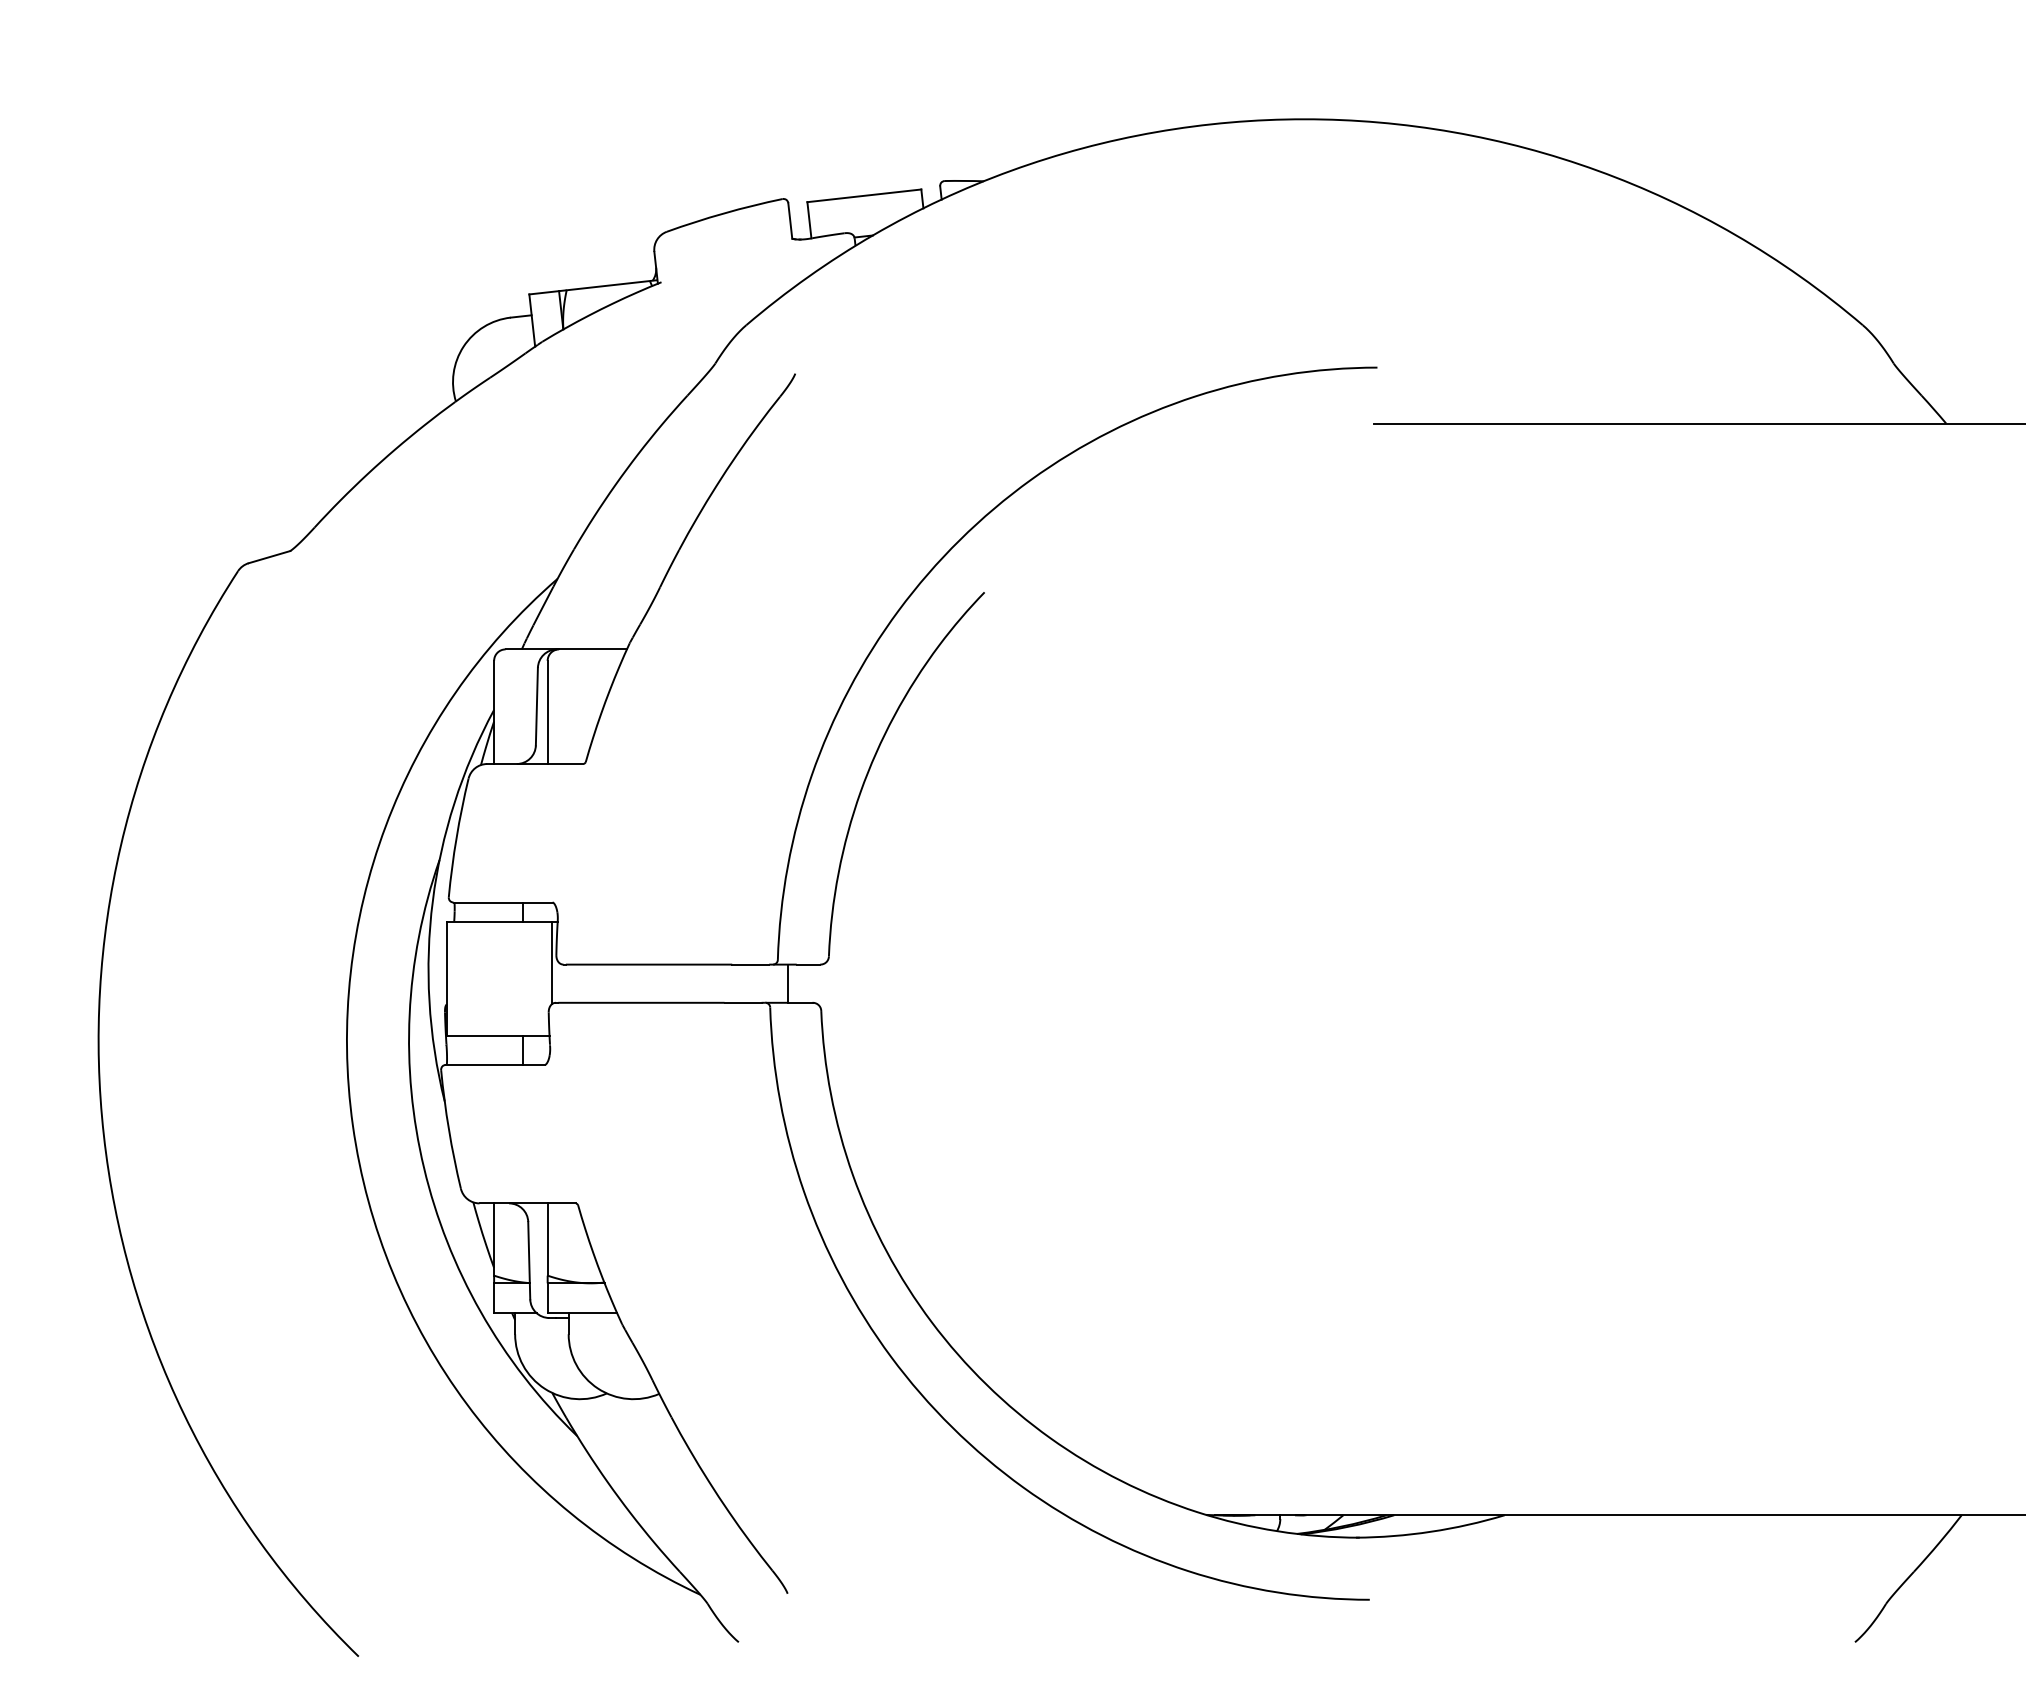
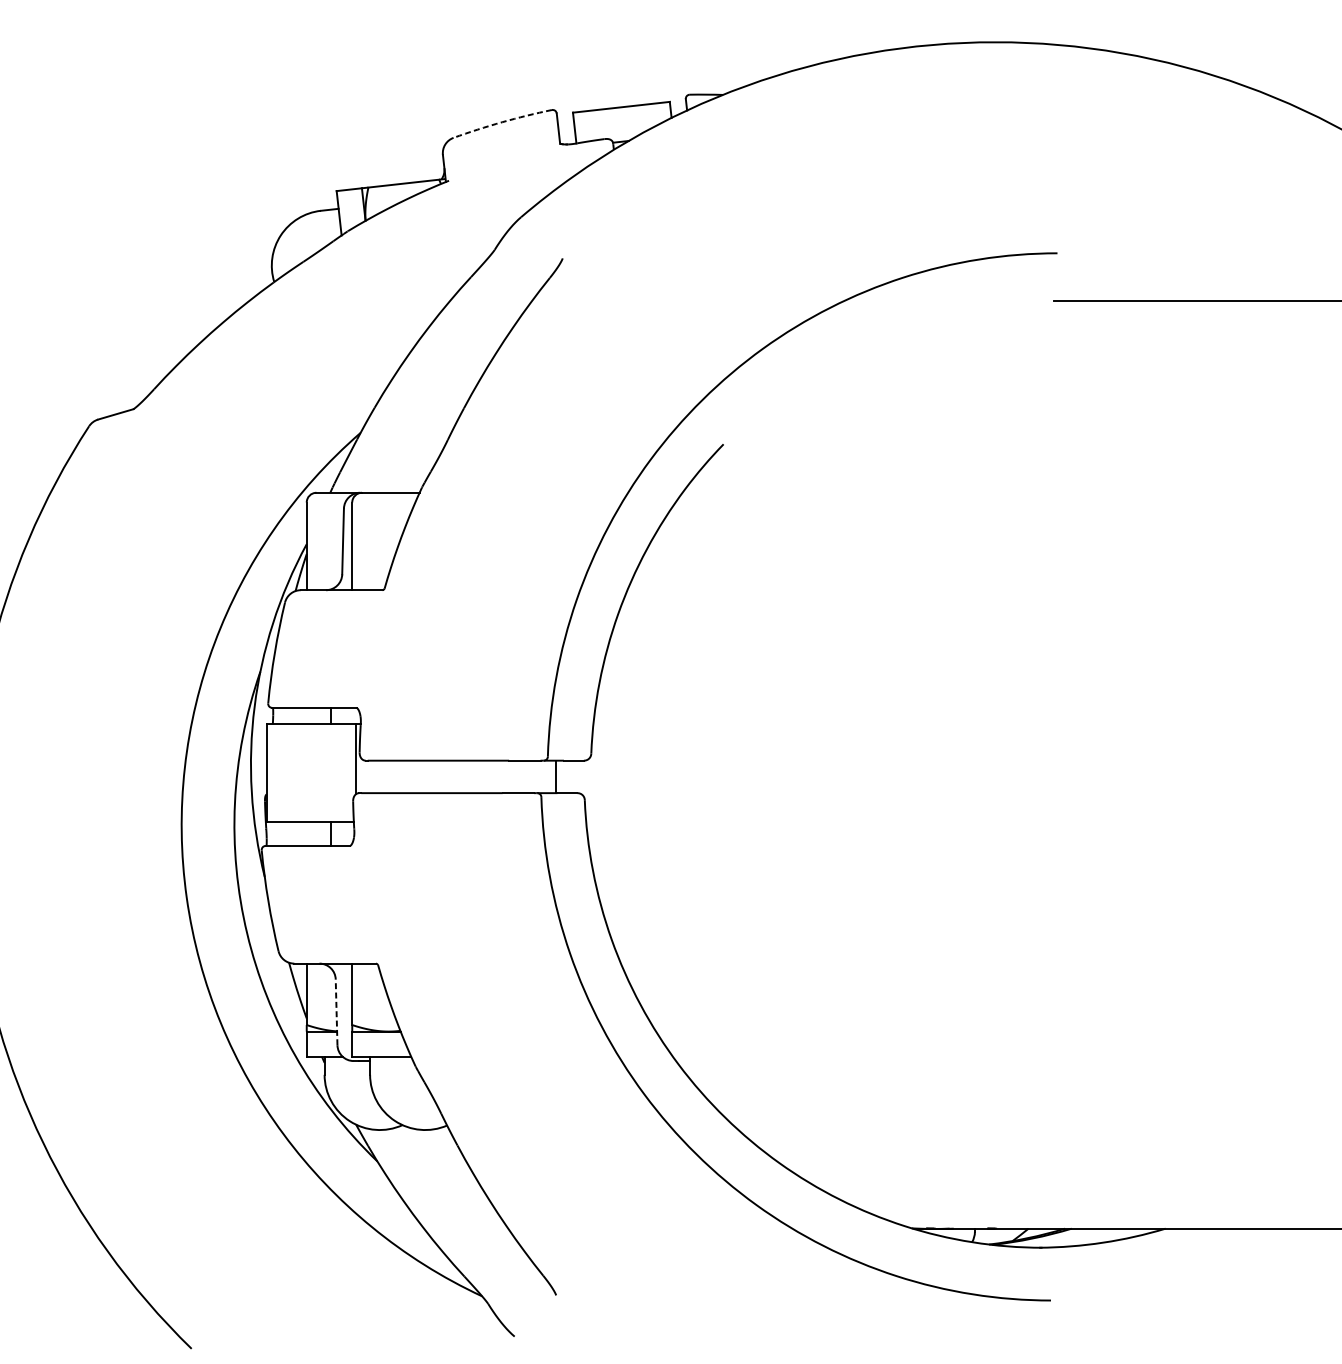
arc: (724, 213) -> (502, 122), solid -> dashed
line: (529, 1260) -> (336, 1012), solid -> dashed

